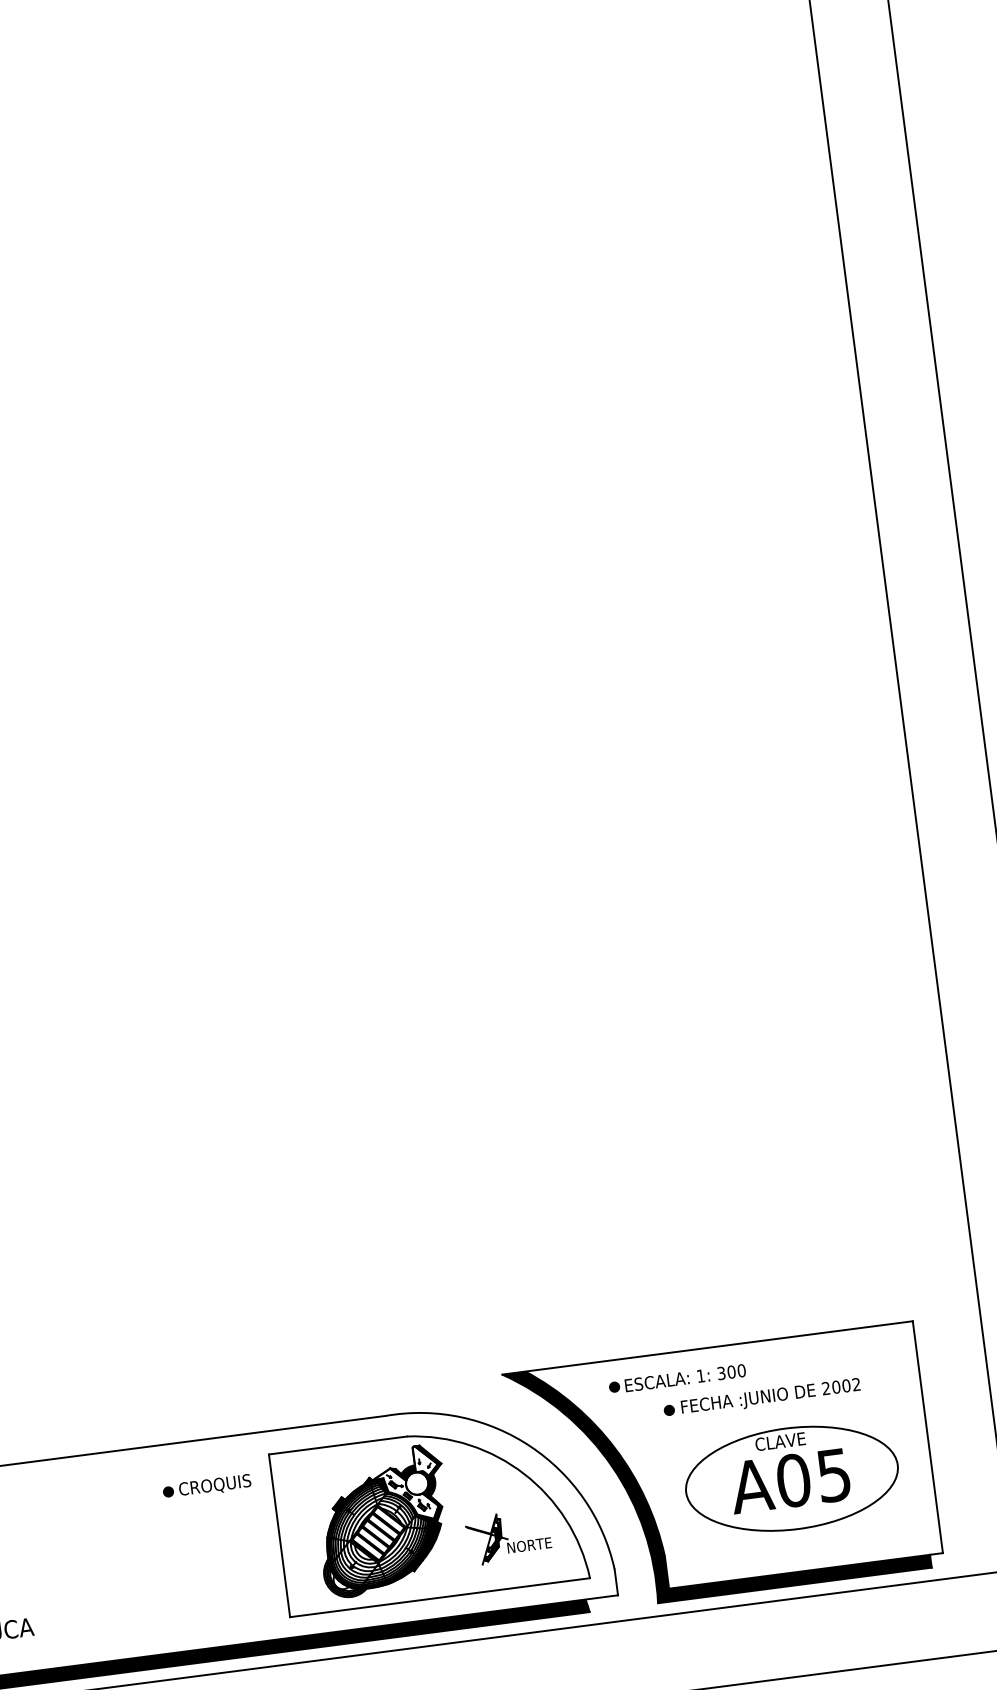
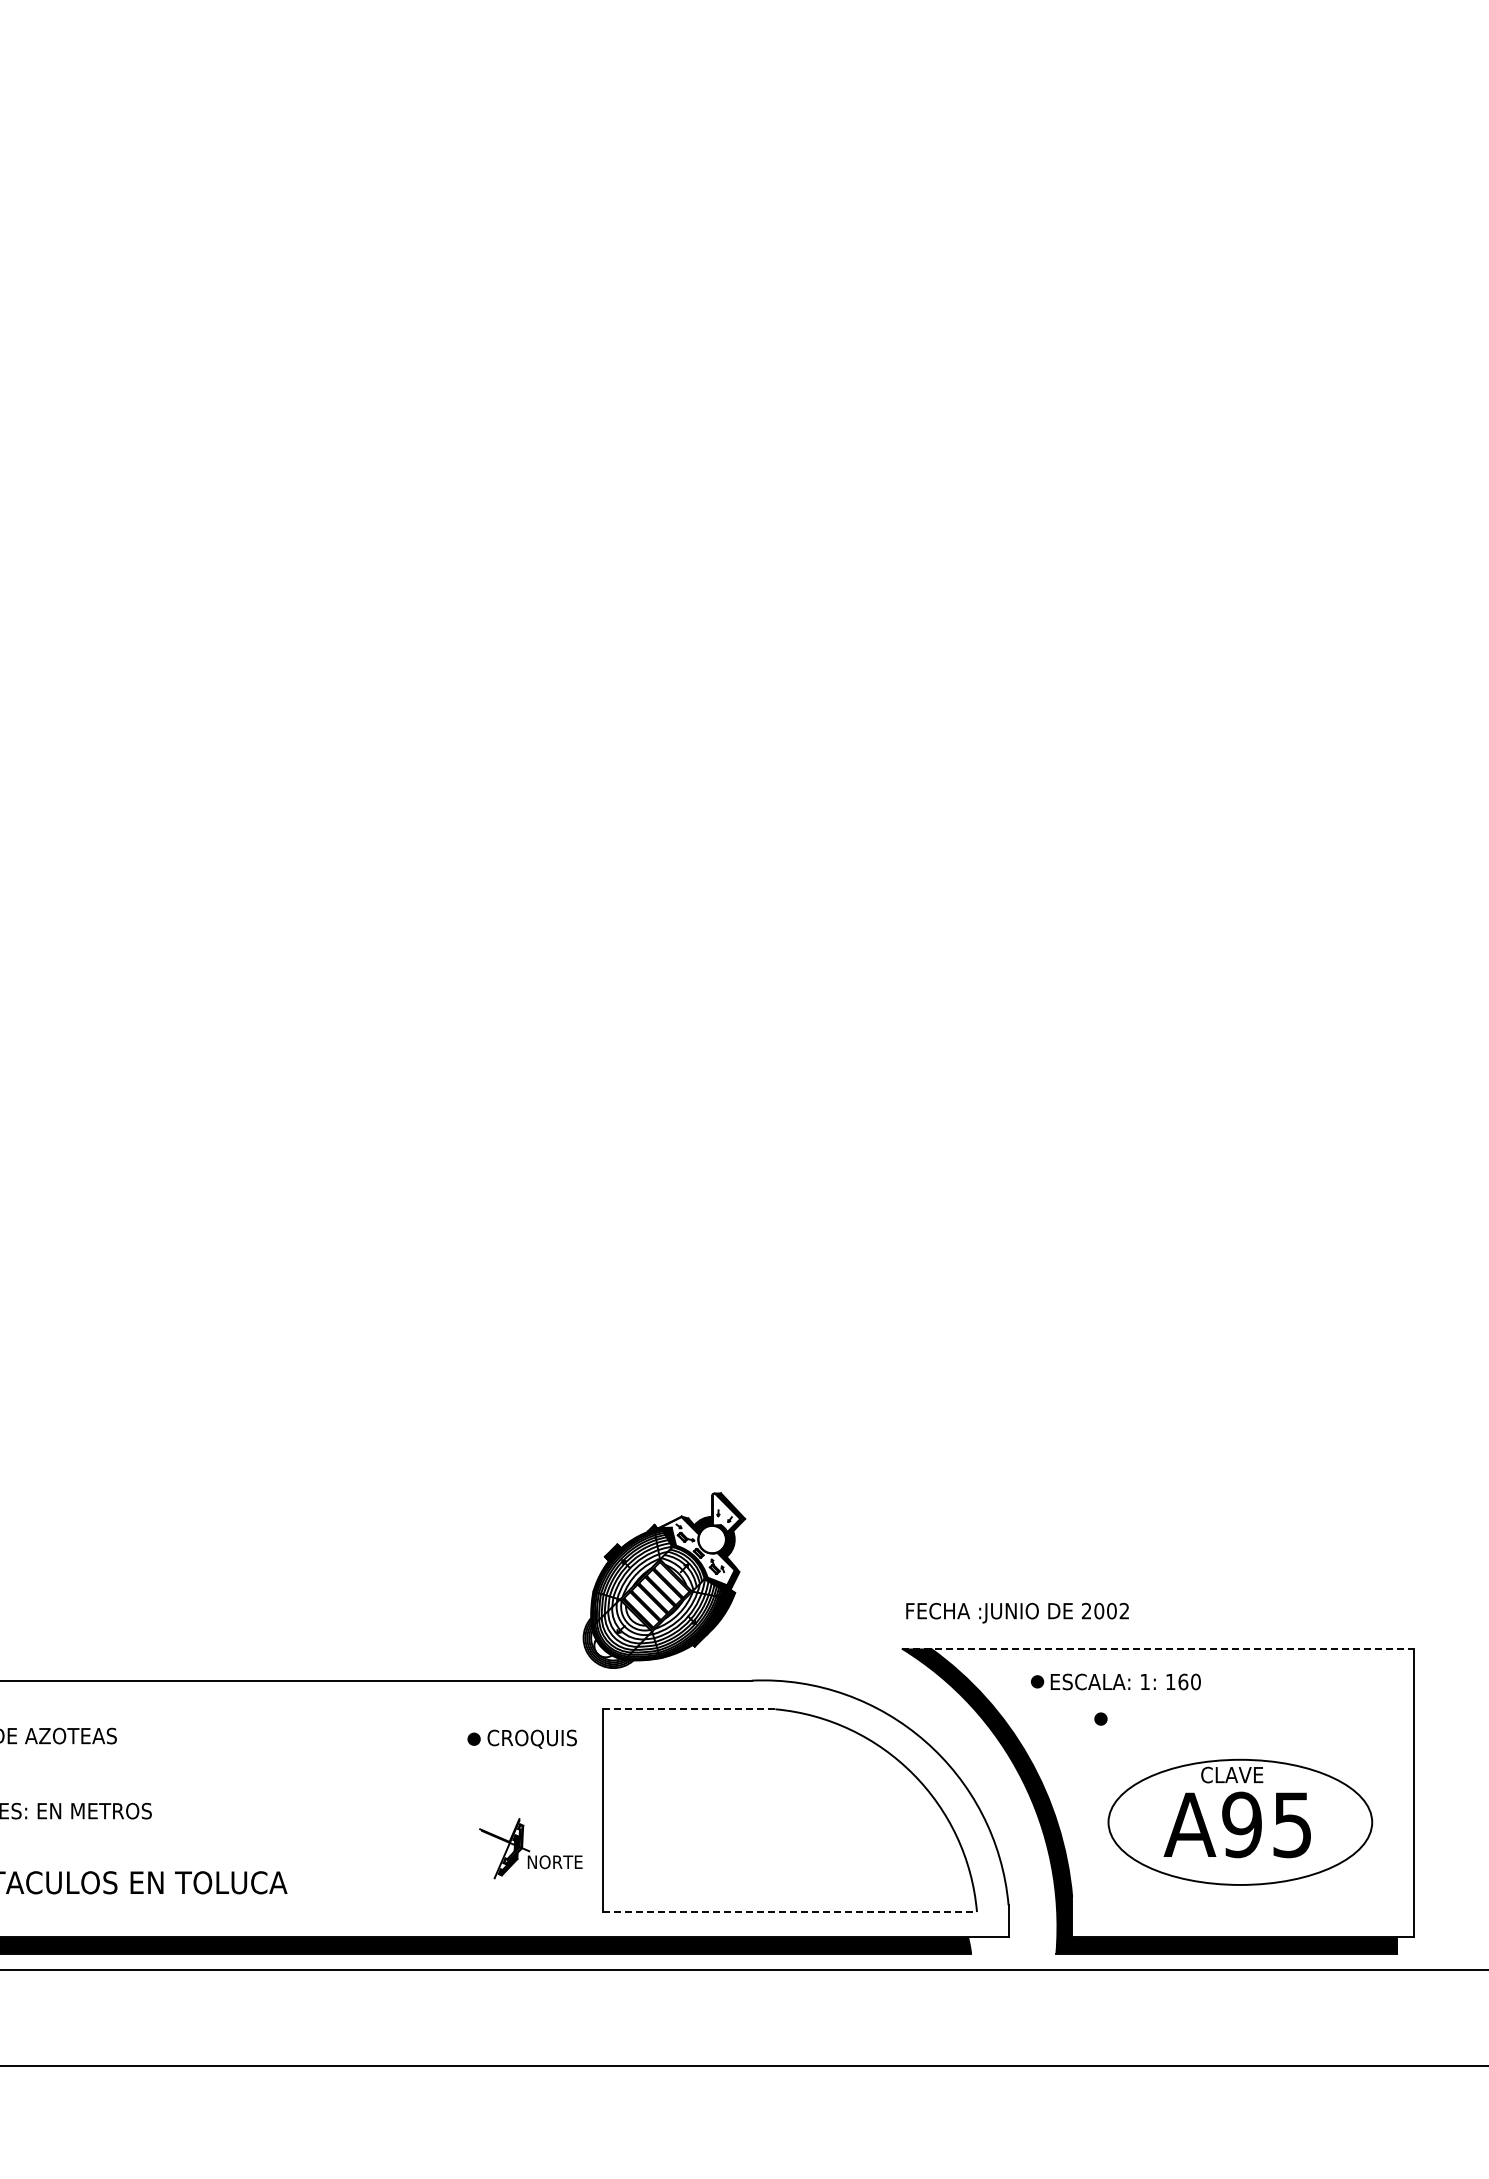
line: (707, 1347) -> (1157, 1648), solid -> dashed
text: (726, 1372) -> (1177, 1681), 300 -> 160
text: (770, 1396) -> (1017, 1612), moved
line: (337, 1445) -> (688, 1709), solid -> dashed
text: (793, 1480) -> (1242, 1824), A05 -> A95
part: (383, 1521) -> (664, 1580), moved
part: (508, 1536) -> (530, 1848), moved
line: (440, 1597) -> (790, 1912), solid -> dashed

